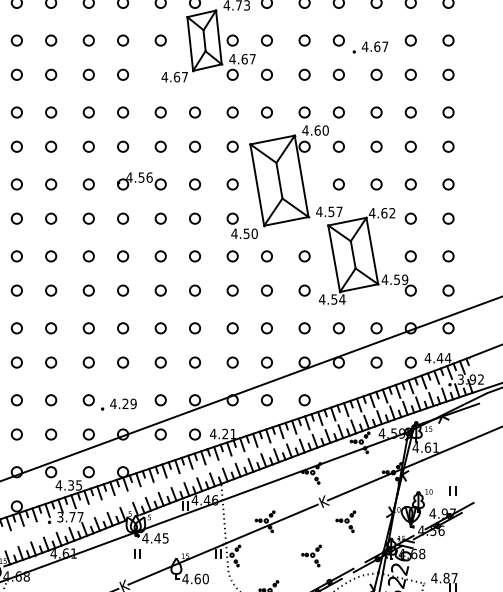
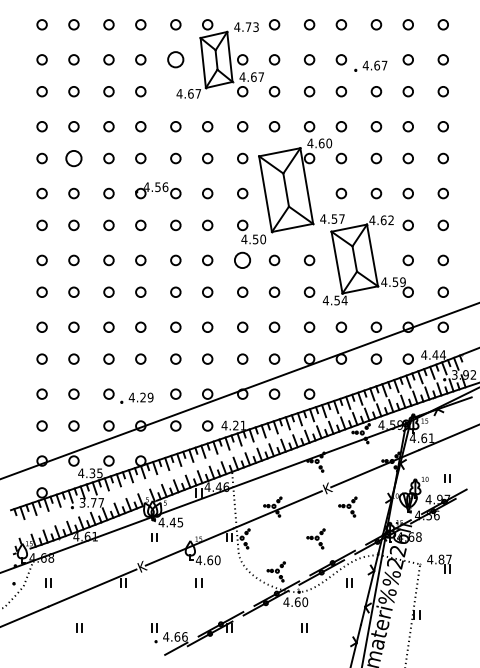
circle: (160, 40) -> (175, 59), size x1.6
circle: (50, 146) -> (73, 158), size x1.6
circle: (232, 256) -> (242, 260), size x1.6

